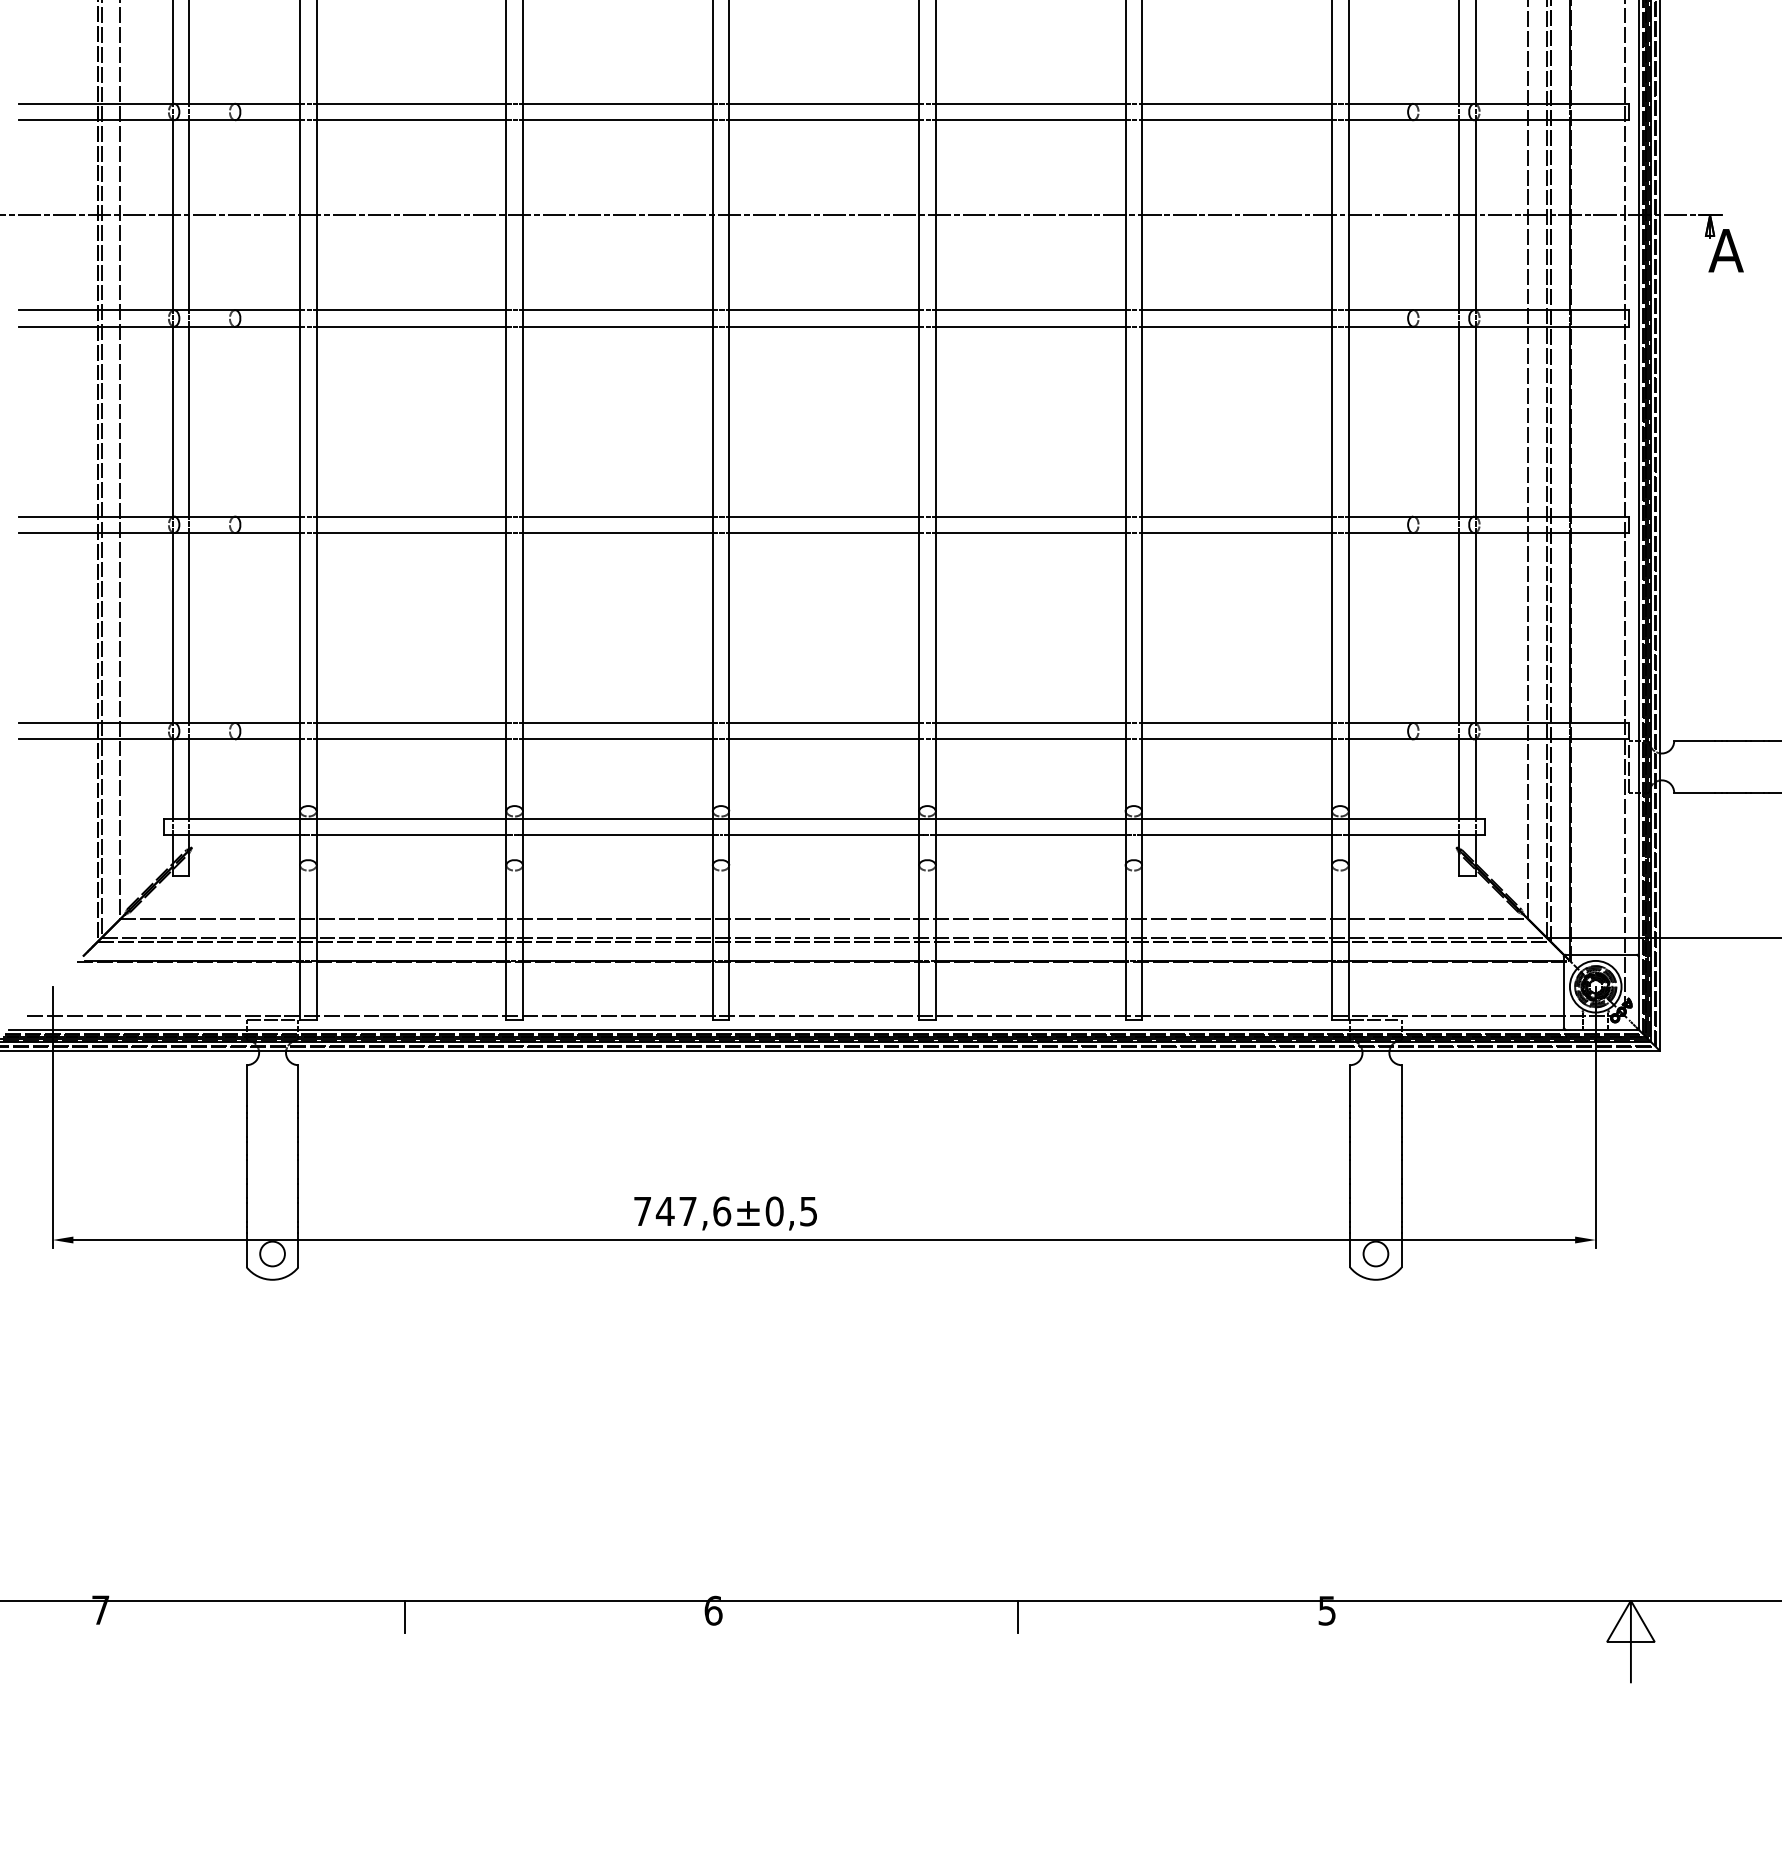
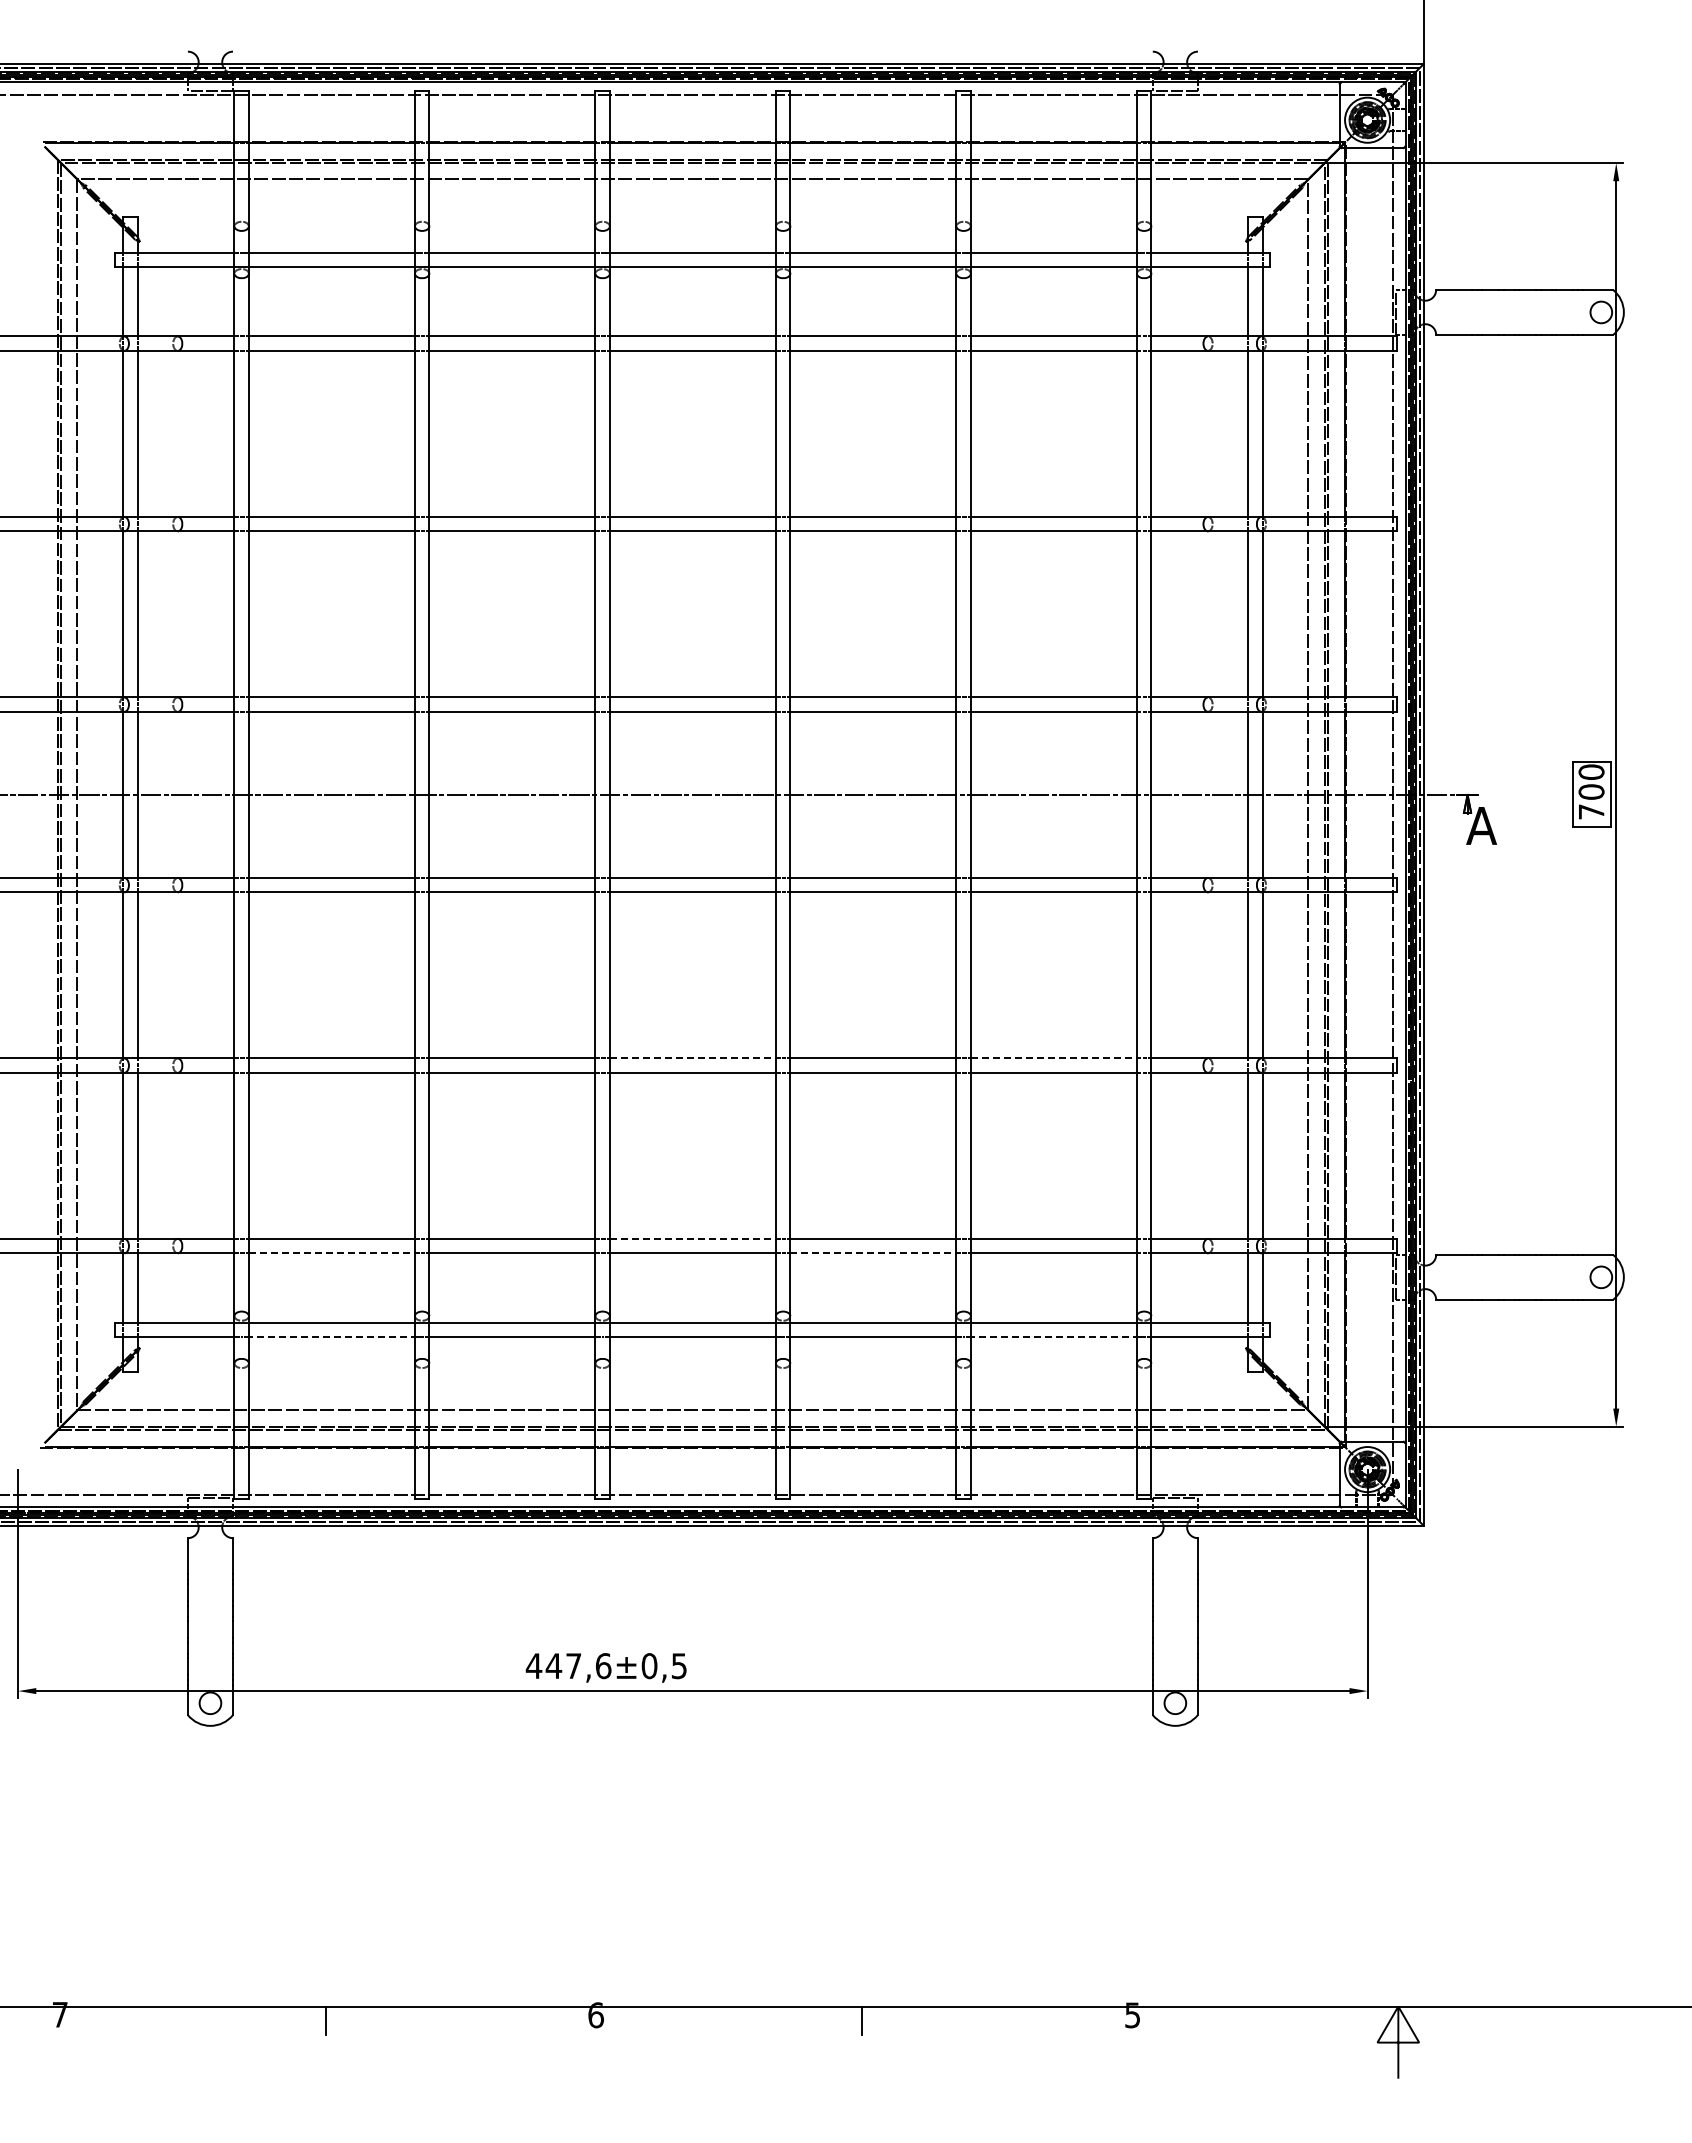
line: (824, 516) -> (693, 1058), solid -> dashed
line: (1237, 516) -> (1054, 1058), solid -> dashed
line: (824, 722) -> (693, 1238), solid -> dashed
line: (412, 739) -> (332, 1253), solid -> dashed
line: (1030, 739) -> (873, 1253), solid -> dashed
line: (412, 835) -> (332, 1337), solid -> dashed
line: (1237, 835) -> (1054, 1337), solid -> dashed
text: (641, 1210) -> (533, 1665), 747,6 -> 447,6

